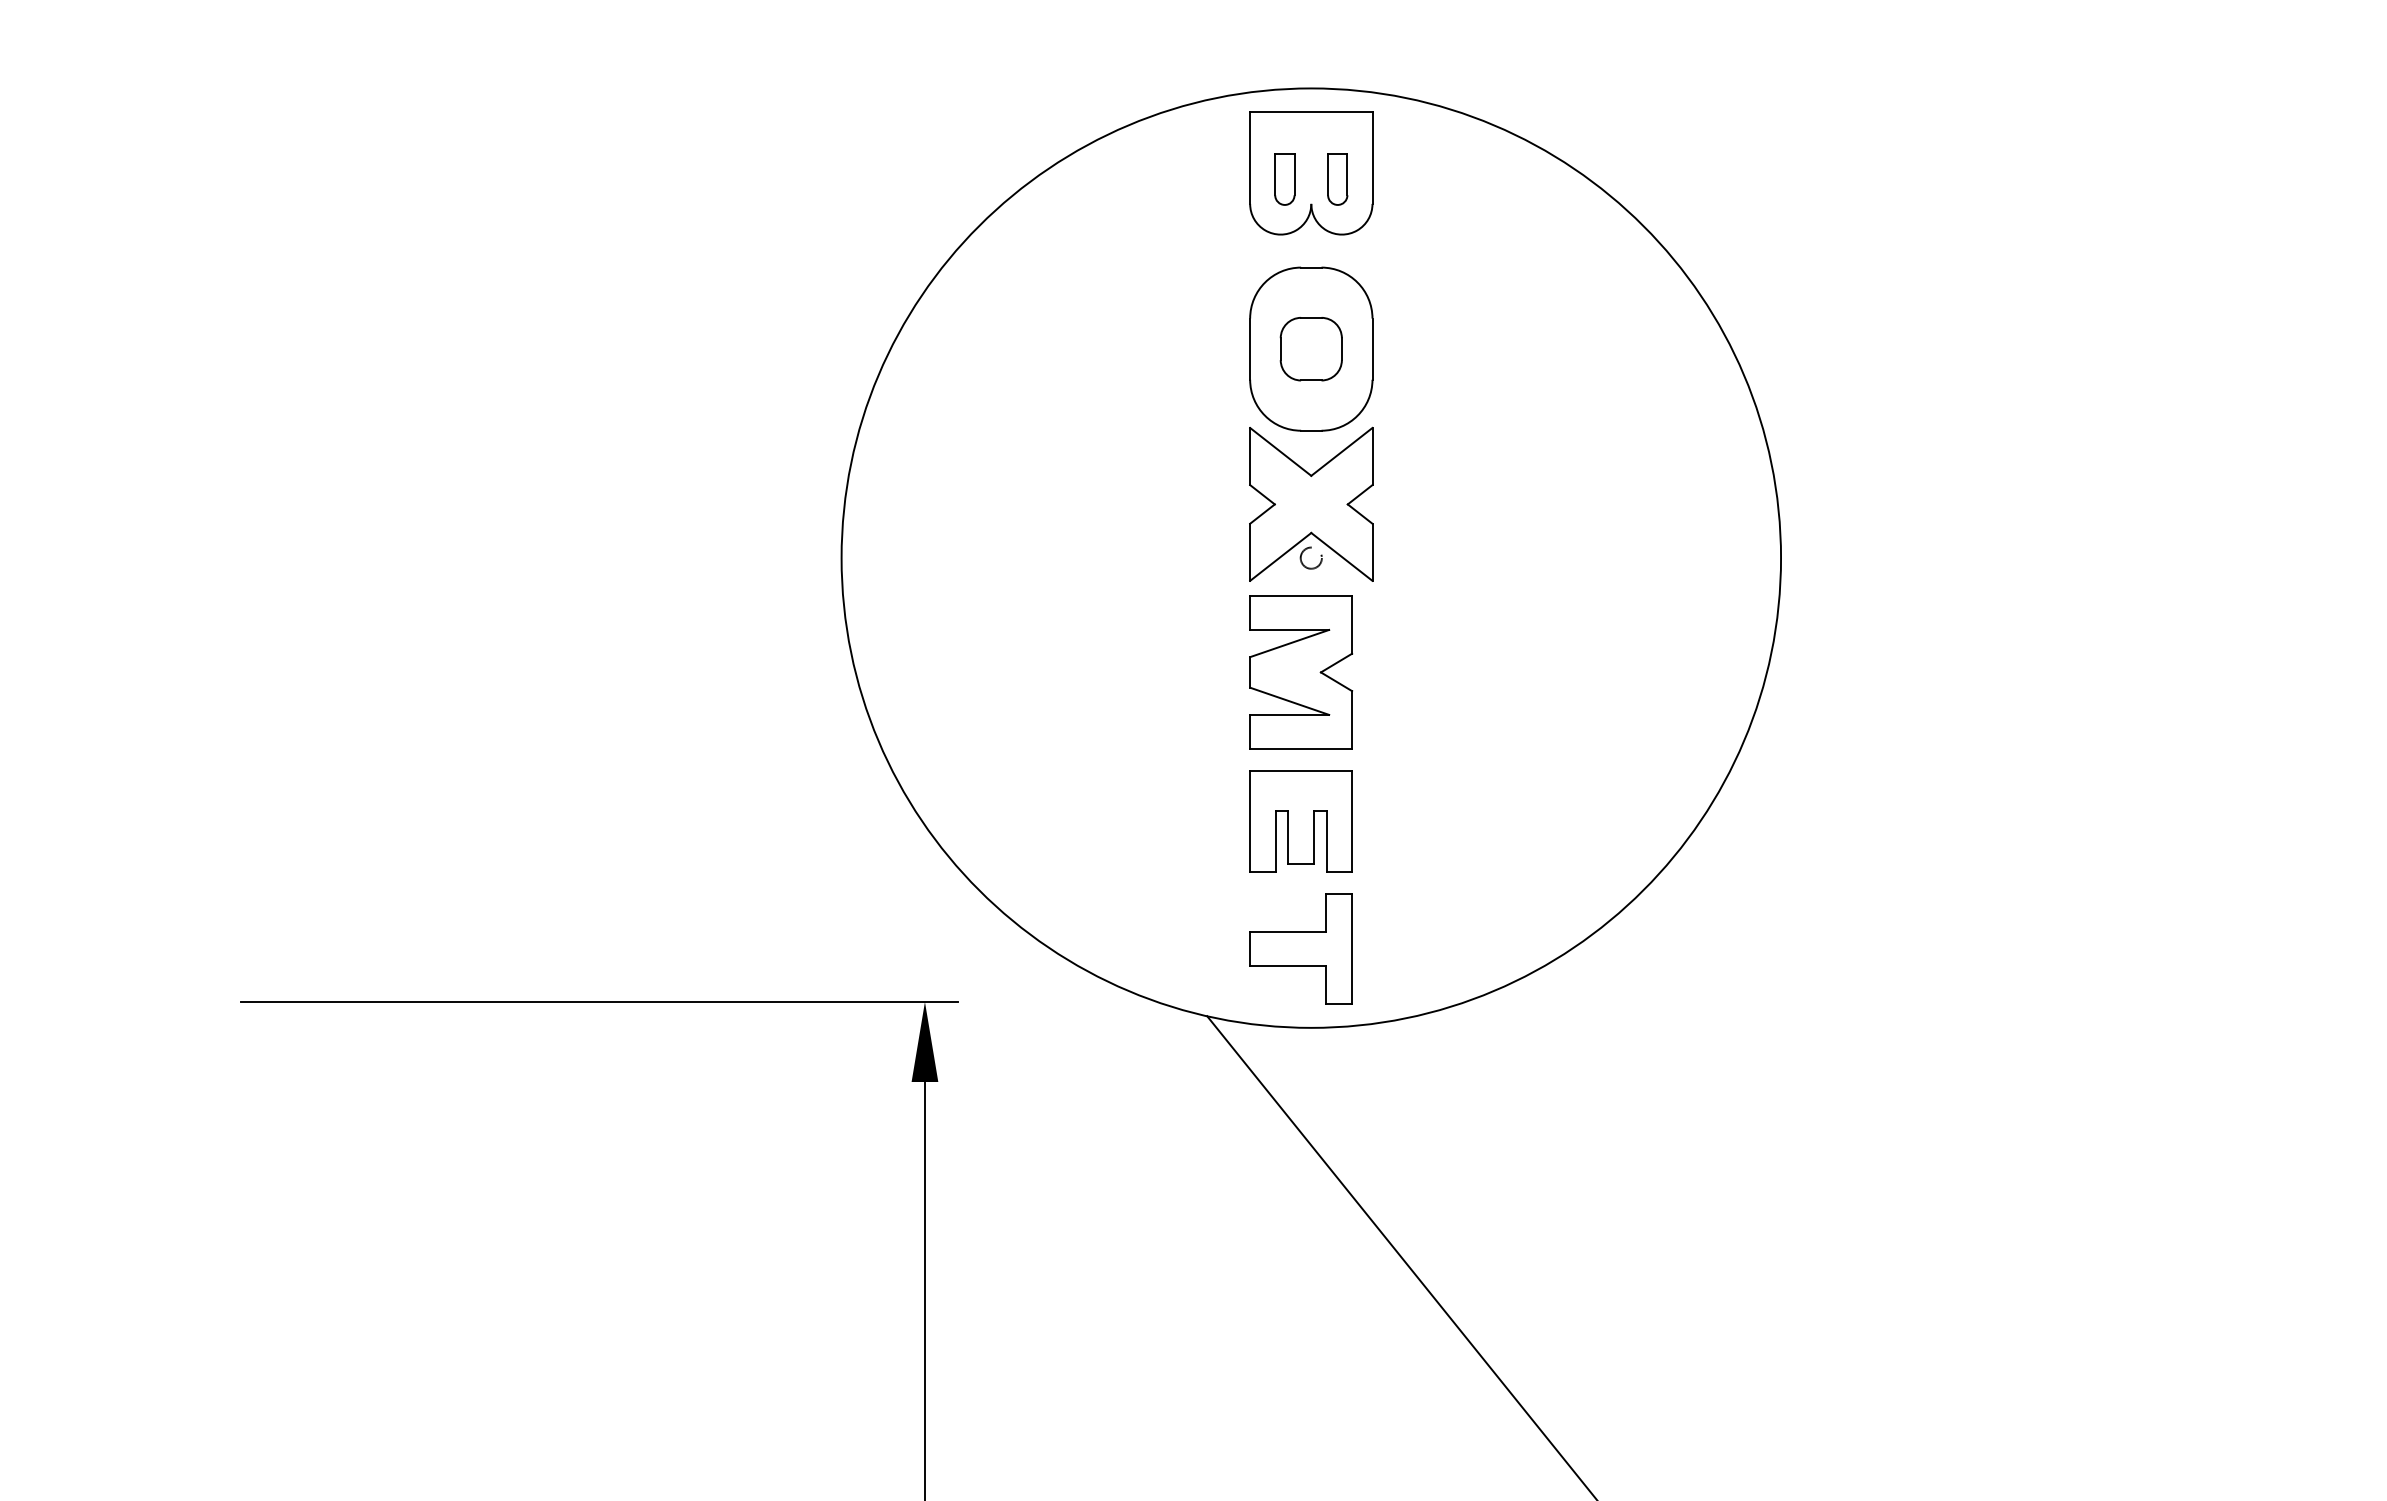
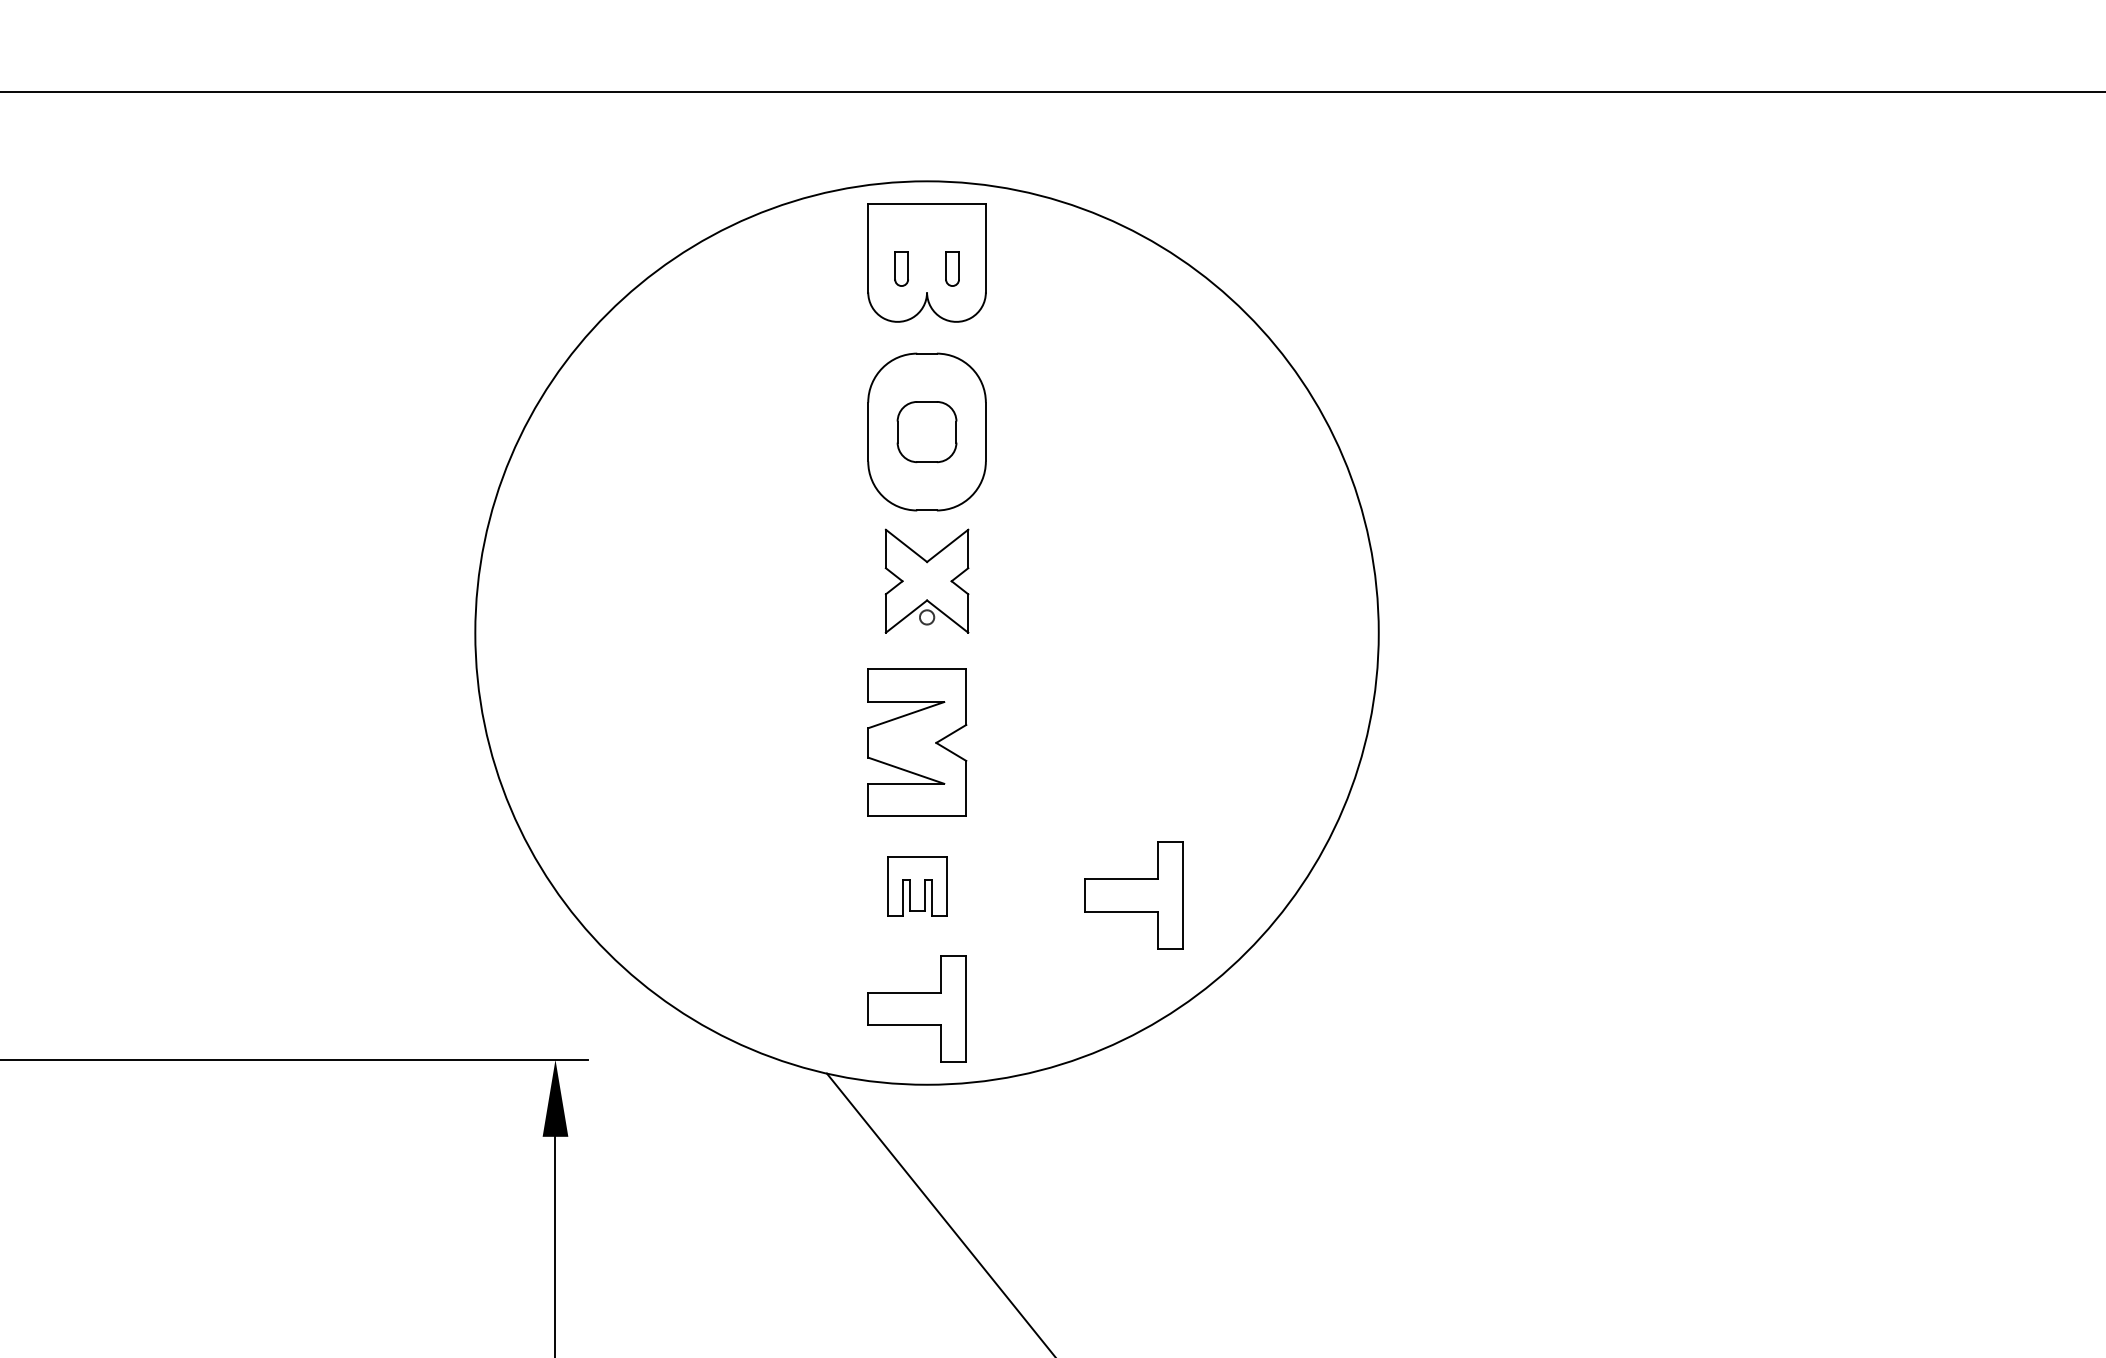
part: (1284, 179) -> (901, 268), size x0.7
part: (1337, 179) -> (952, 268), size x0.7
part: (1311, 503) -> (927, 580), size x0.7
part: (1300, 821) -> (916, 886), size x0.6
part: (1525, 830) -> (1133, 894), added

